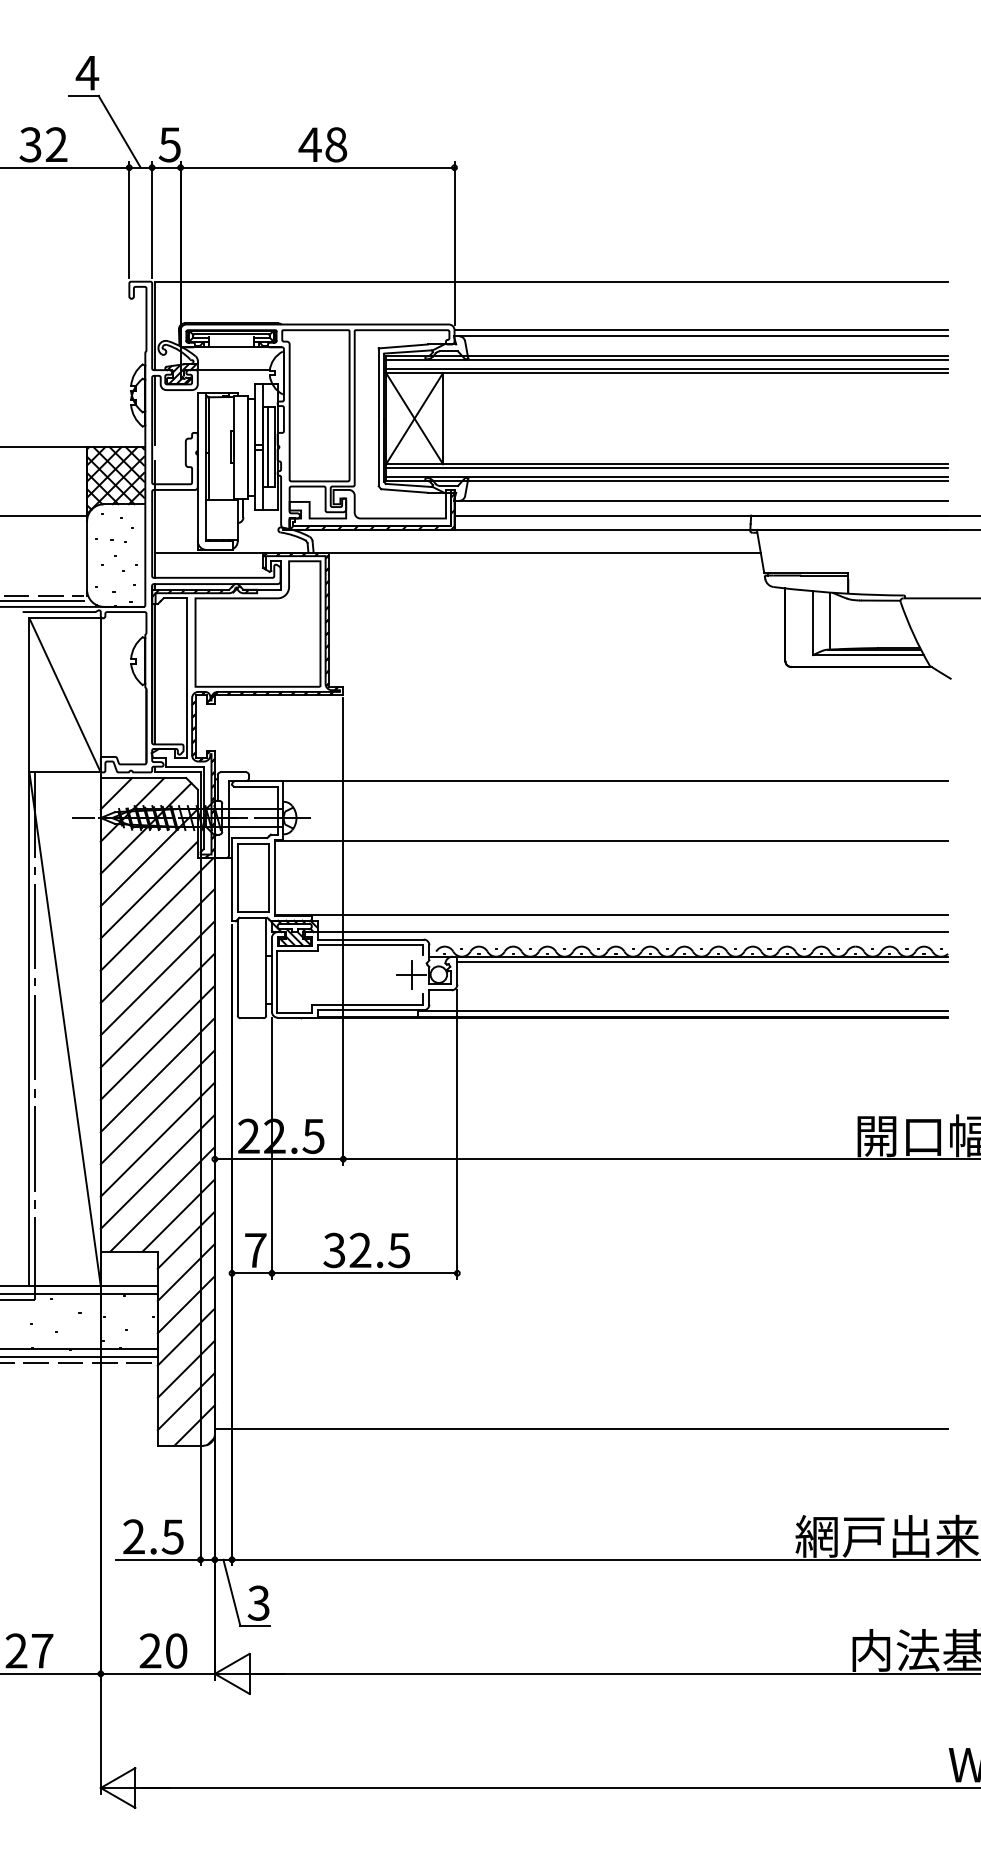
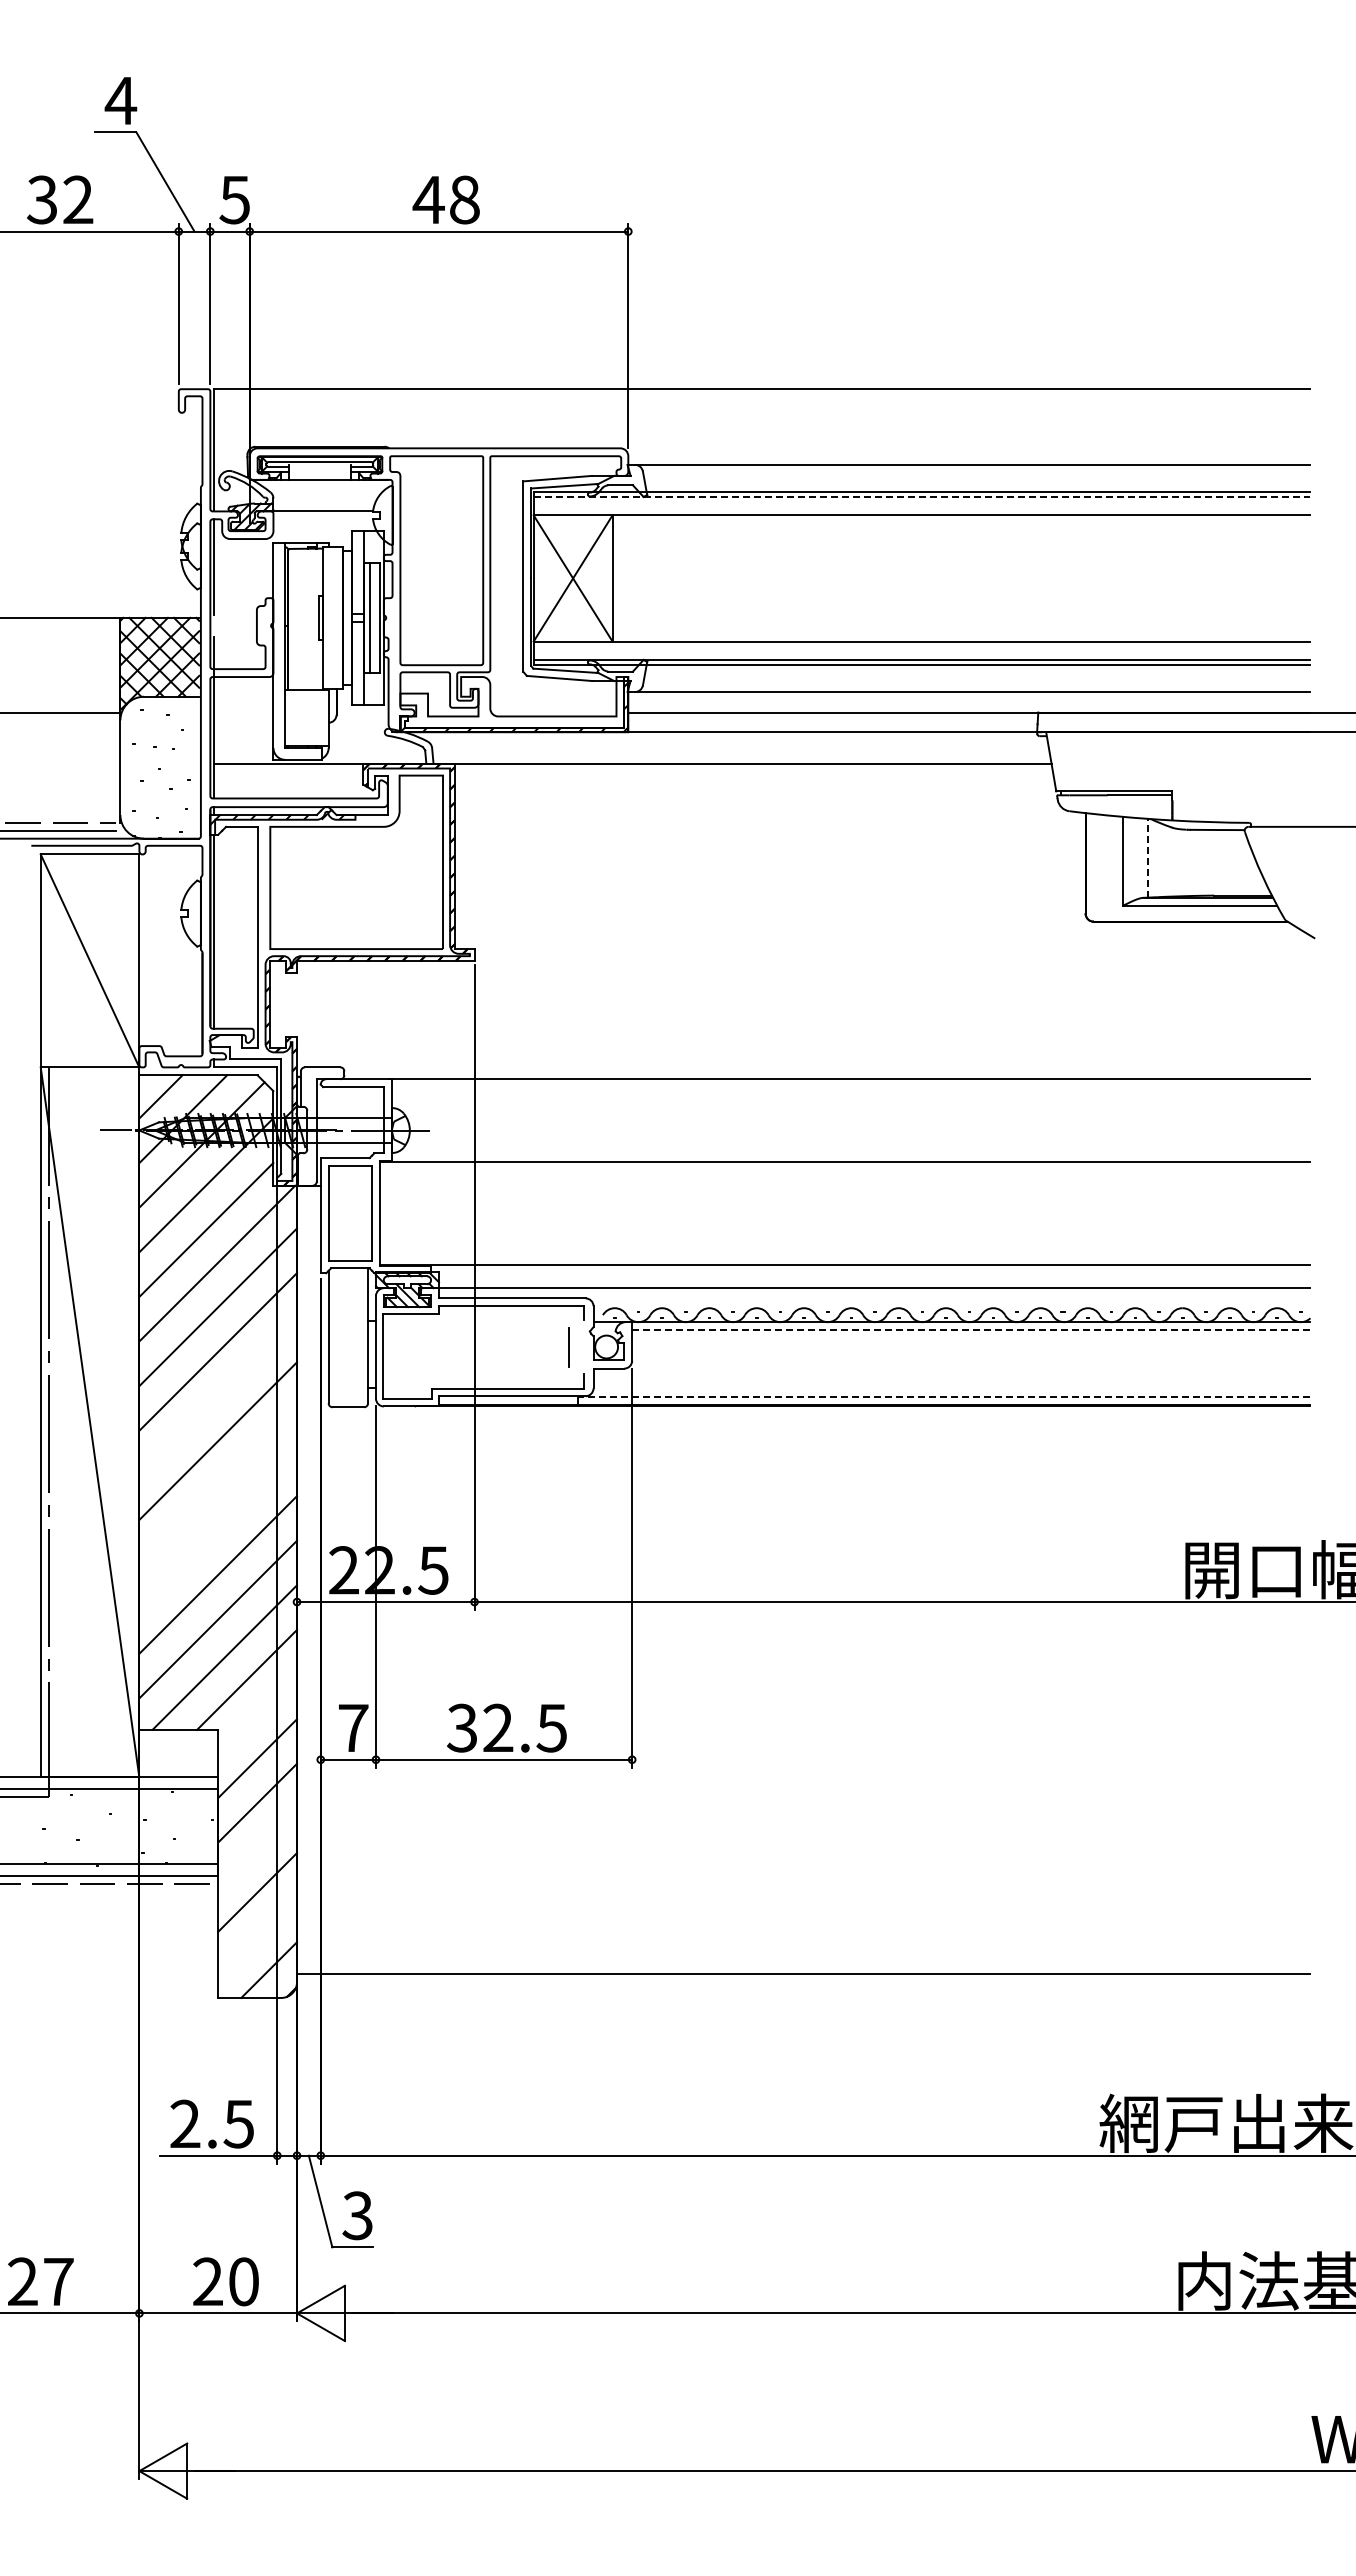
line: (701, 330) -> (969, 456), removed
line: (667, 360) -> (922, 497), solid -> dashed
line: (666, 368) -> (921, 509), removed
line: (666, 468) -> (921, 647), removed
line: (830, 620) -> (1147, 857), solid -> dashed
line: (702, 962) -> (971, 1329), solid -> dashed
line: (411, 975) -> (568, 1347), removed
line: (158, 1010) -> (218, 1396), removed
line: (682, 1011) -> (943, 1397), solid -> dashed
line: (158, 1074) -> (218, 1485), removed
line: (158, 1107) -> (218, 1530), removed
line: (186, 1239) -> (257, 1713), removed
line: (186, 1336) -> (257, 1847), removed
line: (186, 1401) -> (257, 1936), removed

